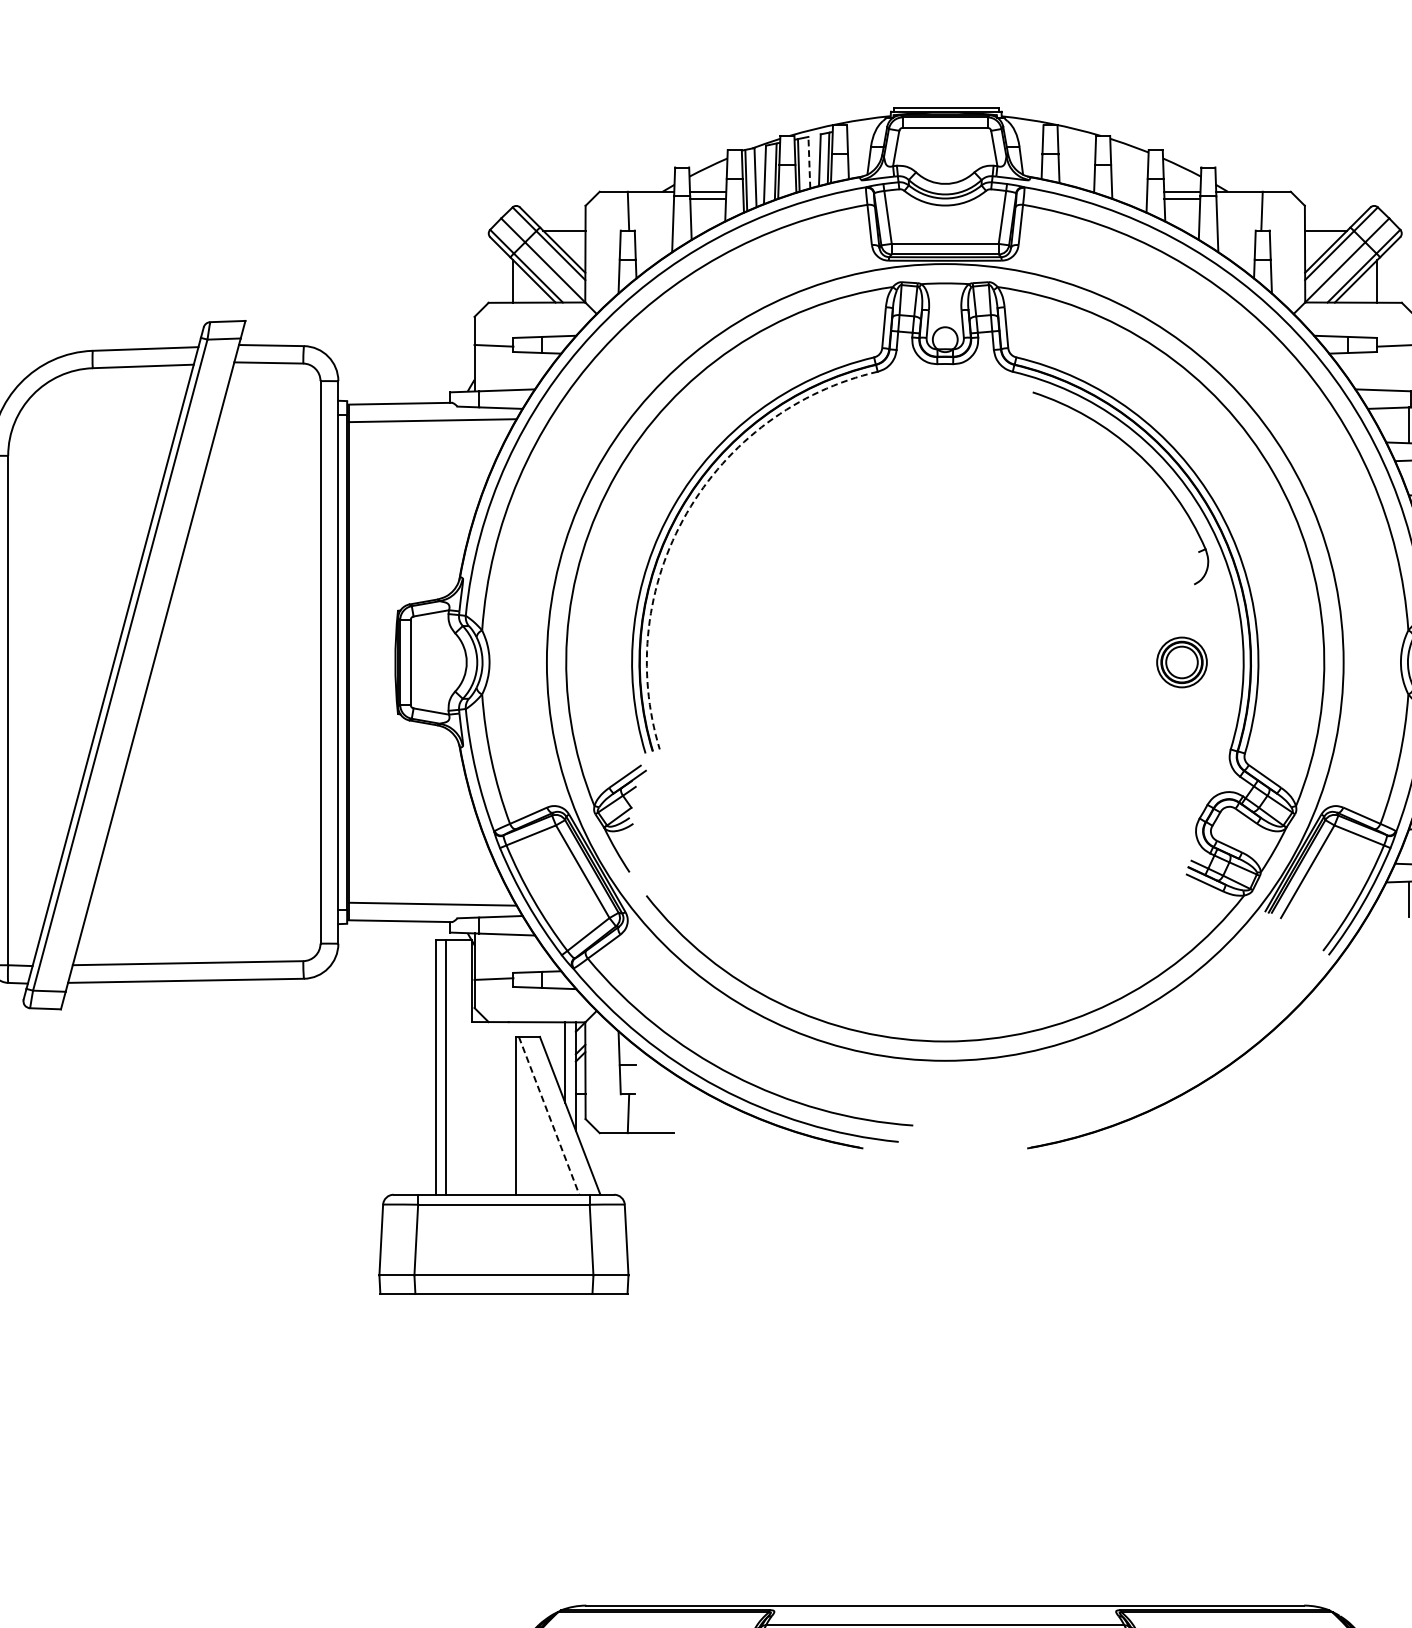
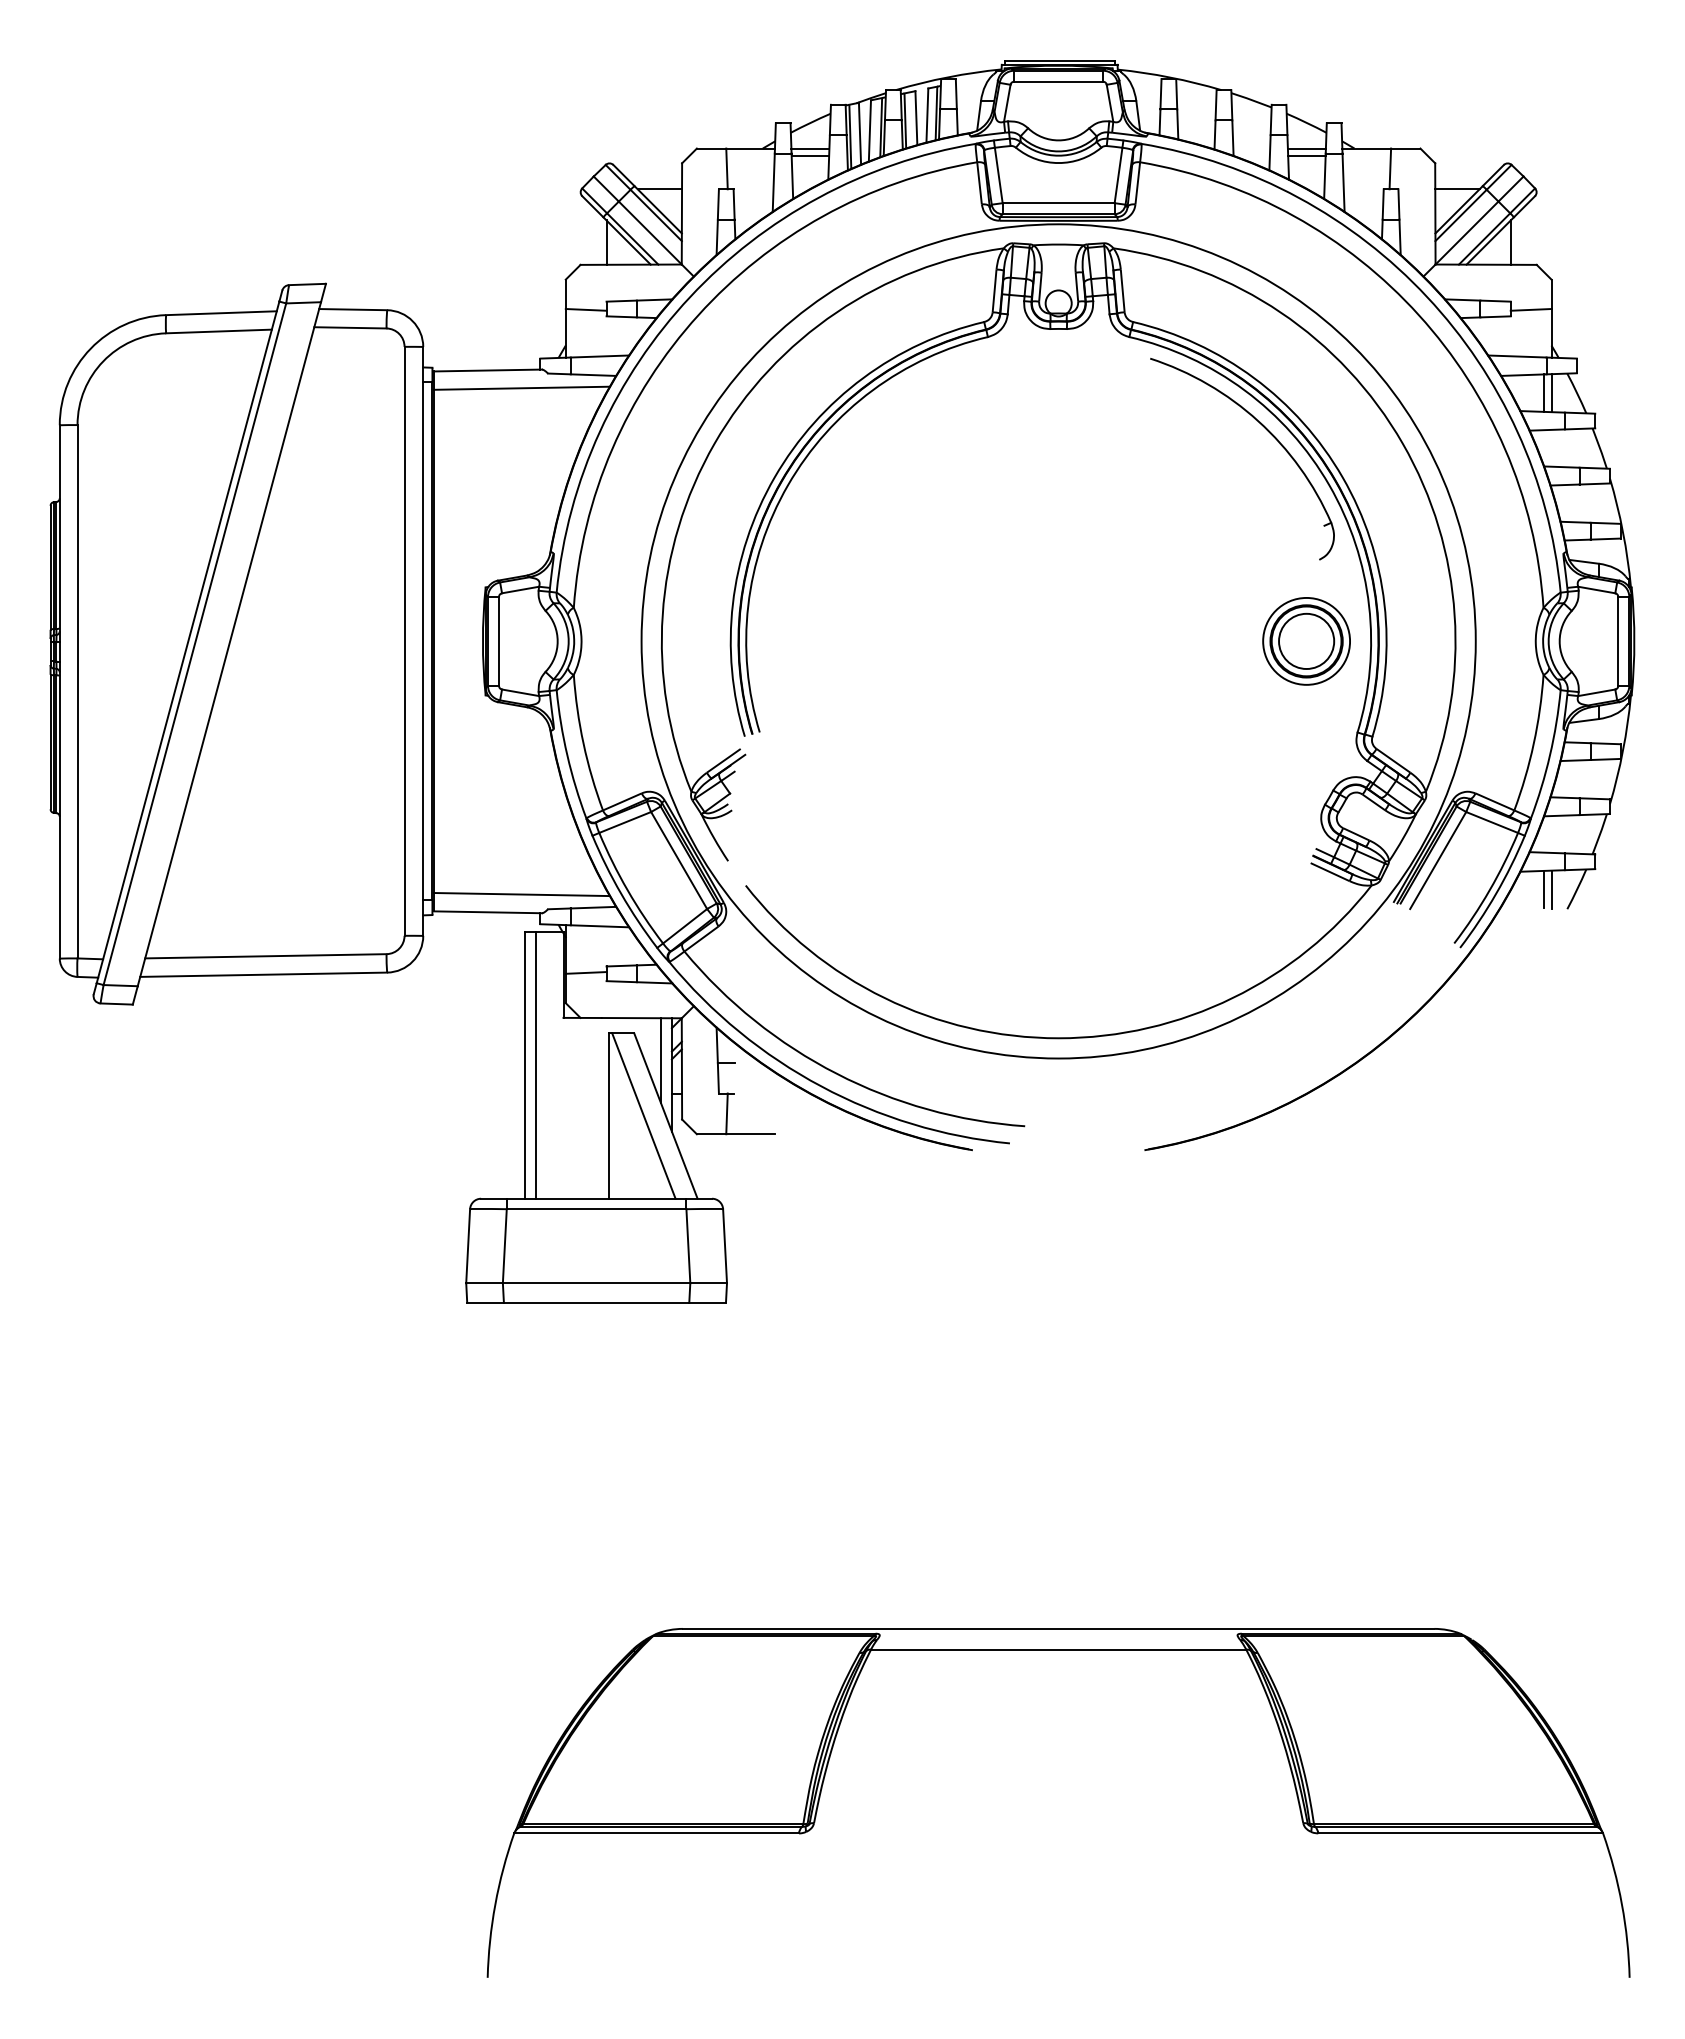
line: (809, 163) -> (916, 118), dashed -> solid
arc: (687, 513) -> (788, 485), dashed -> solid
part: (1181, 662) -> (1306, 641), size x1.67
line: (549, 1116) -> (644, 1116), dashed -> solid

